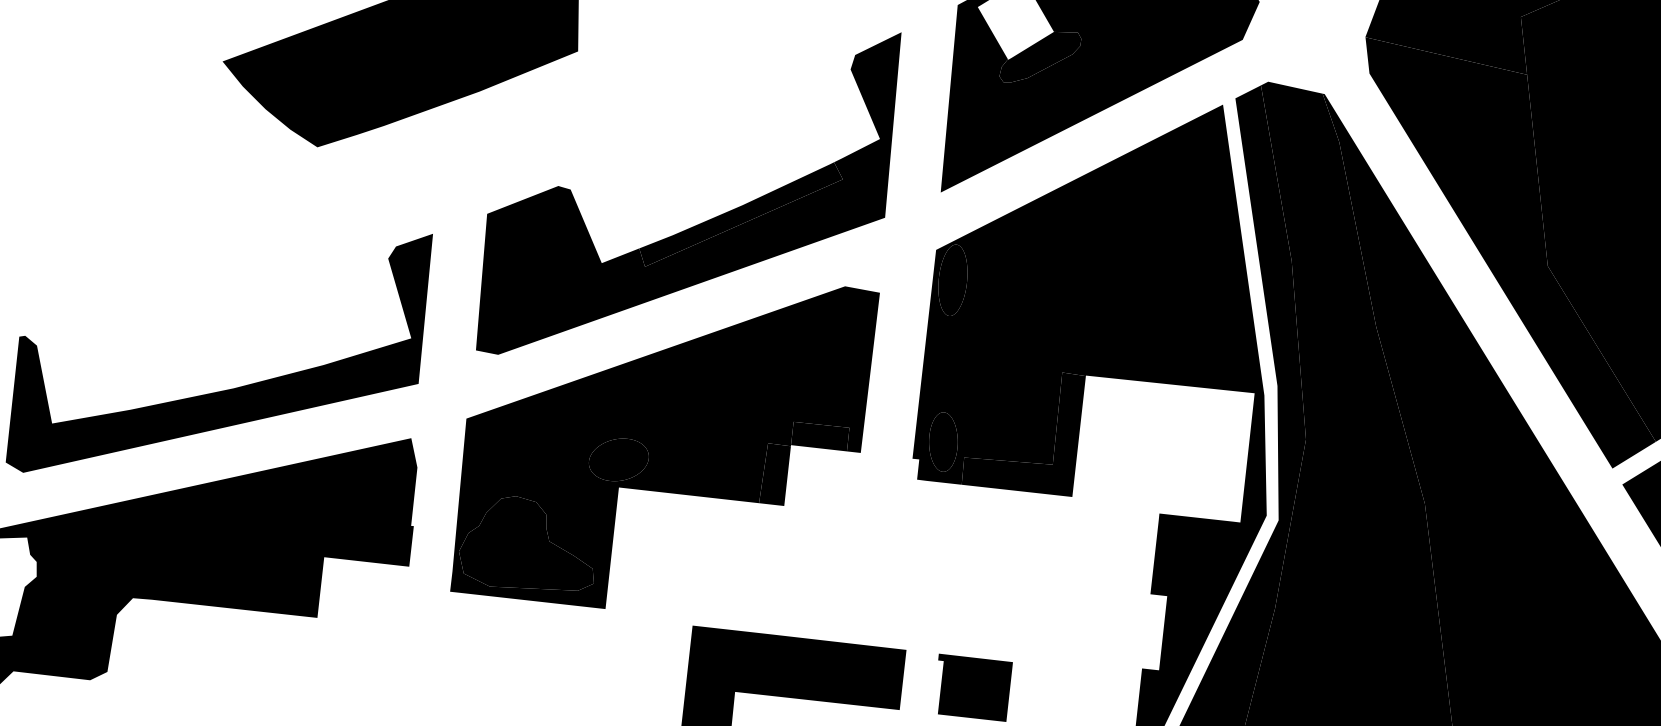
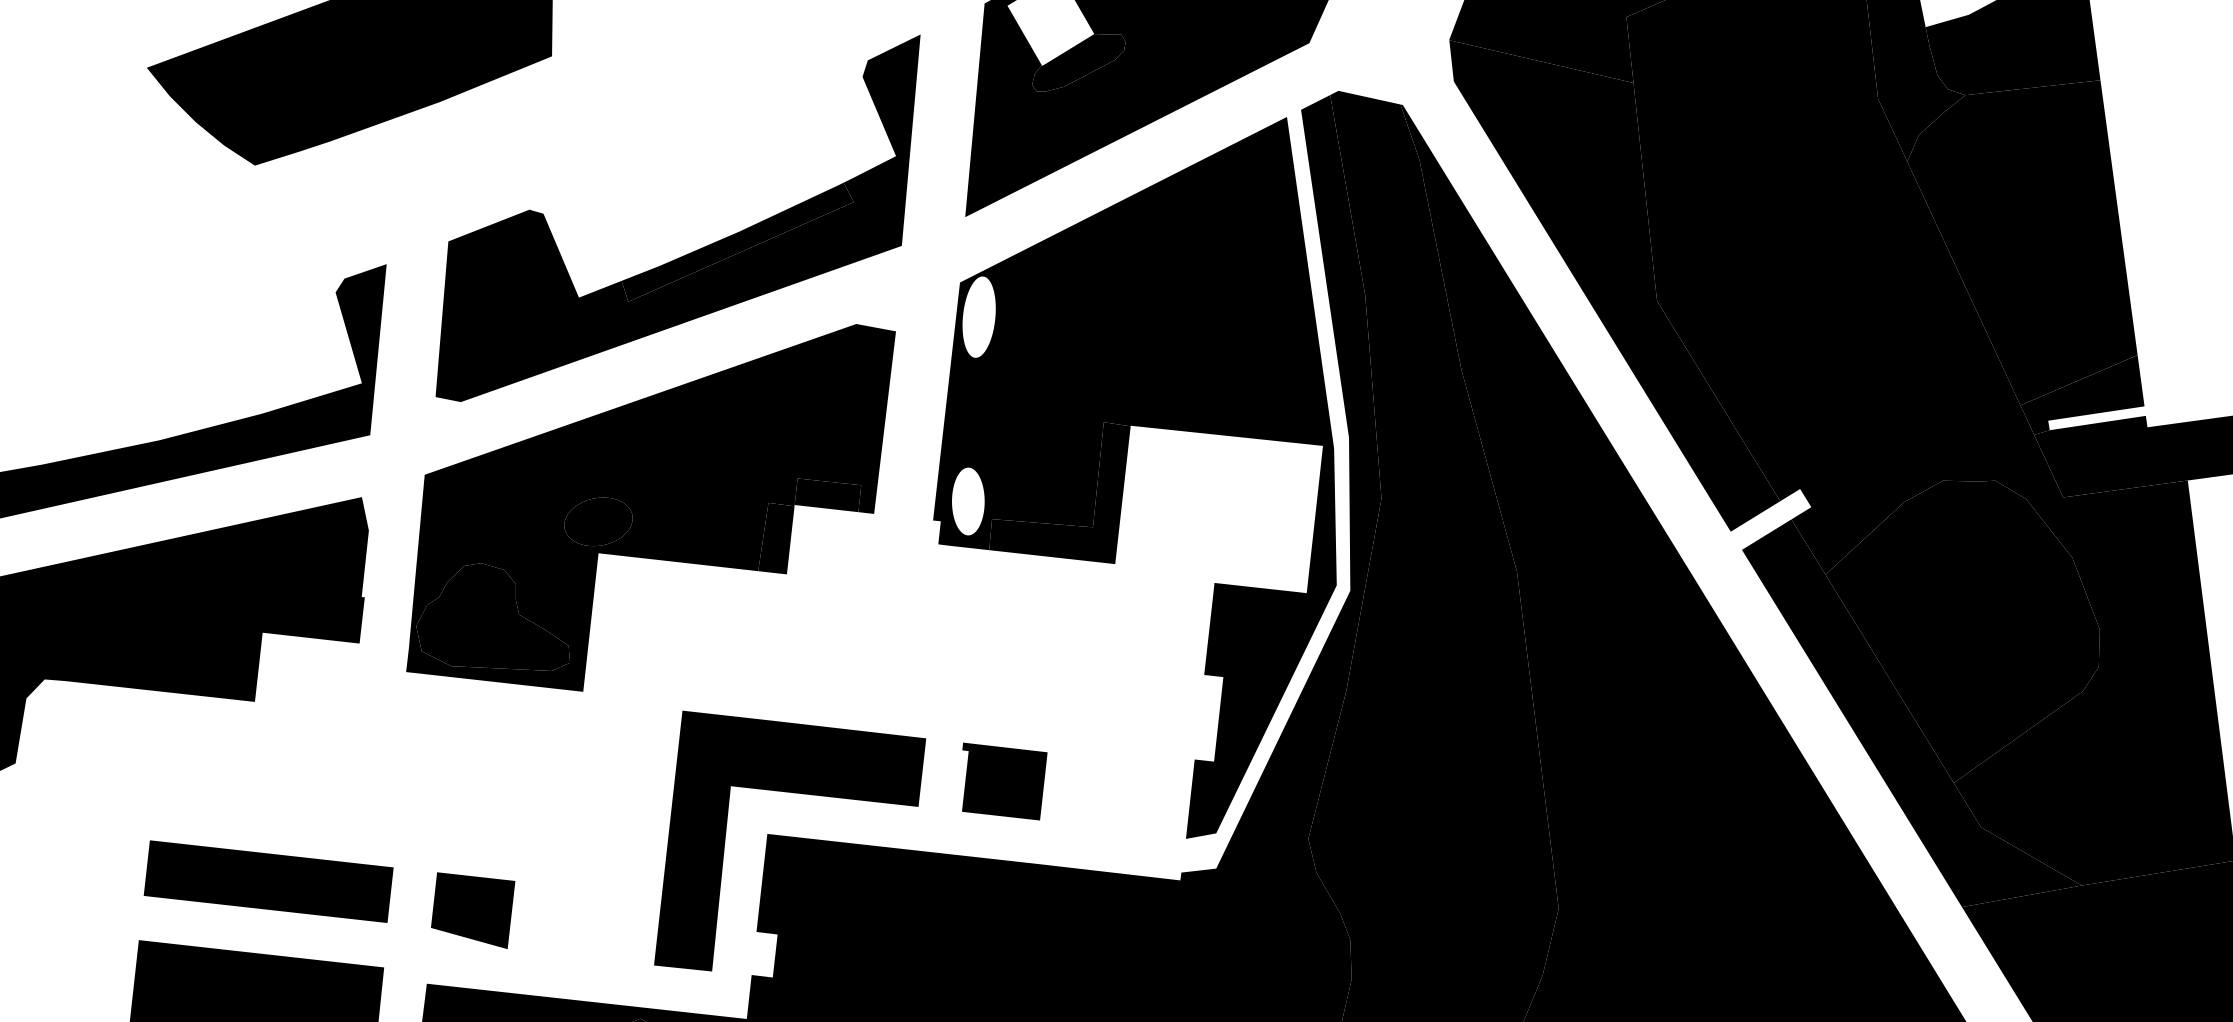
fill: (952, 279) -> (978, 316), removed
fill: (943, 442) -> (968, 501), removed

